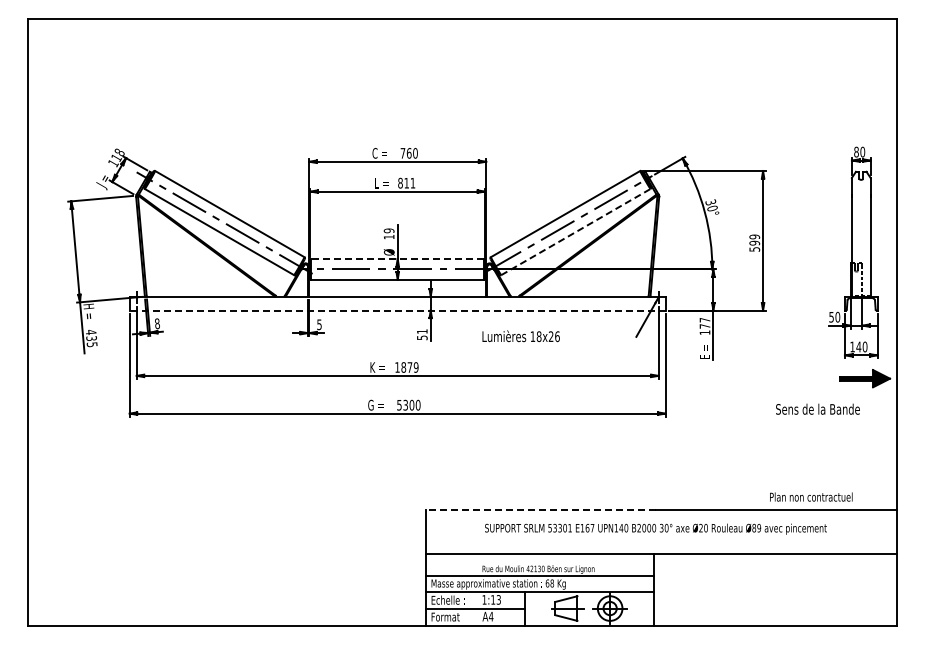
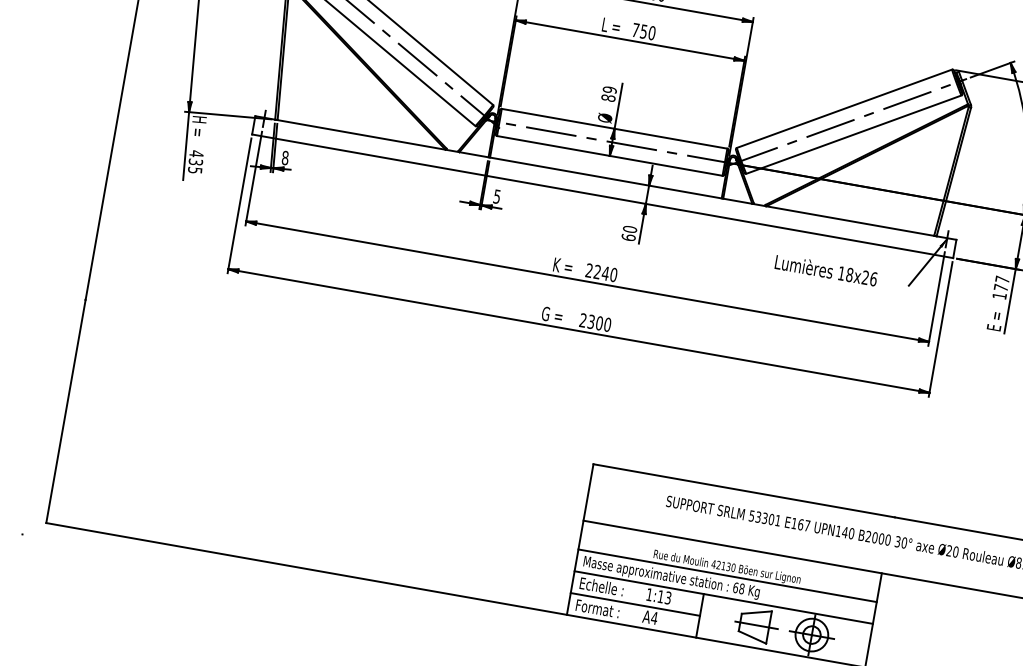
text: (406, 182) -> (643, 30), 811 -> 750
line: (576, 231) -> (854, 134), dashed -> solid
text: (388, 236) -> (607, 97), 19 -> 89
line: (397, 259) -> (614, 129), dashed -> solid
line: (397, 310) -> (602, 196), dashed -> solid
text: (421, 334) -> (628, 233), 51 -> 60
text: (520, 336) -> (825, 270), moved
text: (406, 367) -> (601, 272), 1879 -> 2240
text: (399, 404) -> (583, 319), 5300 -> 2300
line: (540, 510) -> (743, 490), dashed -> solid

